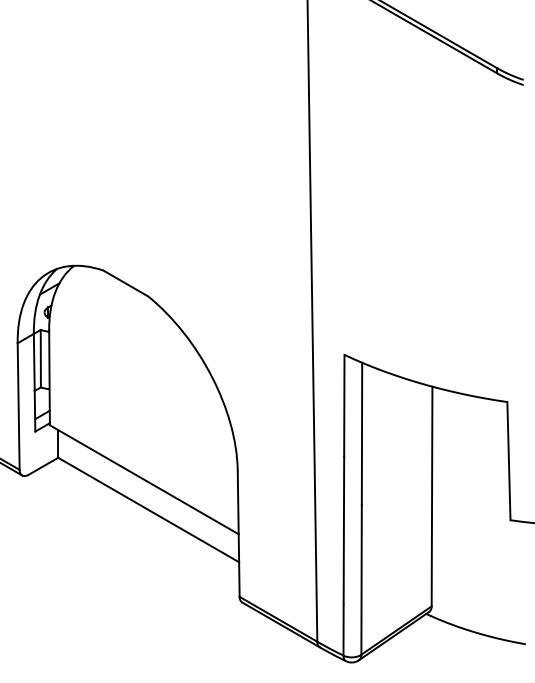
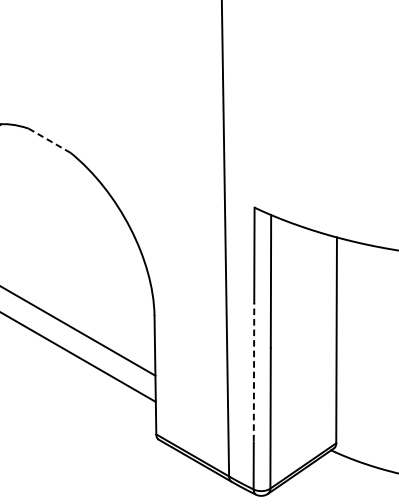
line: (125, 283) -> (49, 140), solid -> dashed
line: (343, 530) -> (253, 372), solid -> dashed

